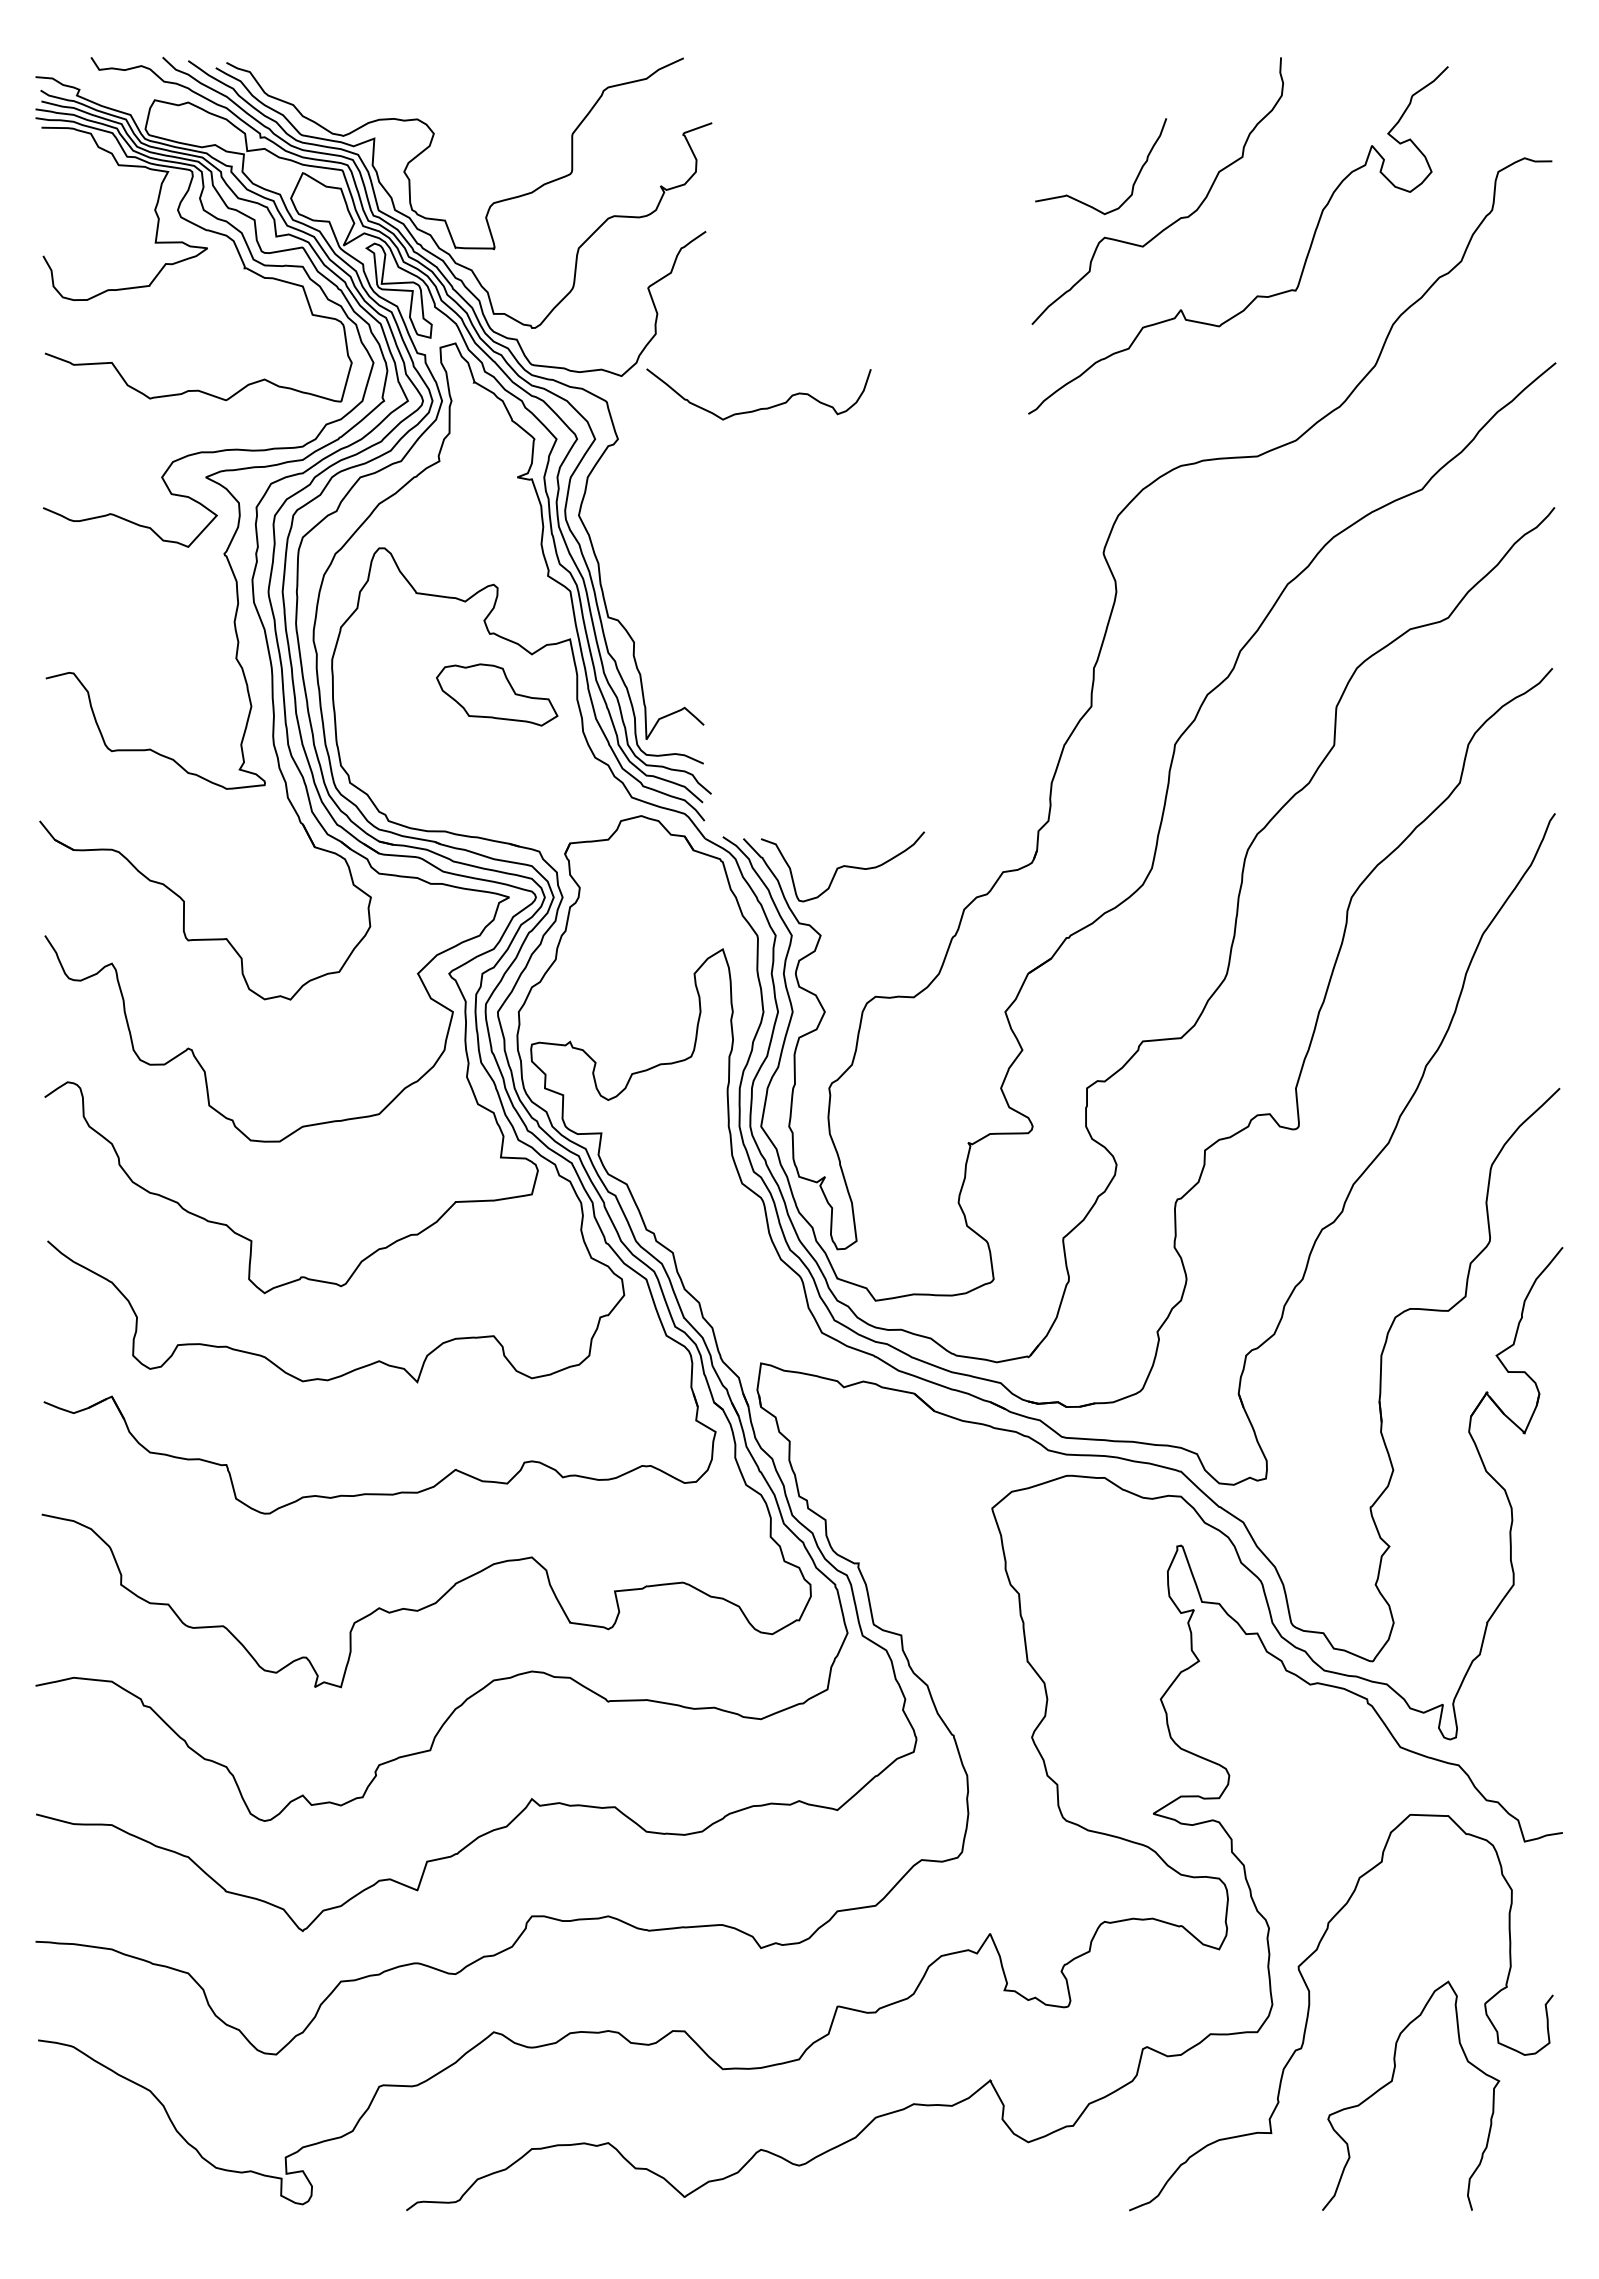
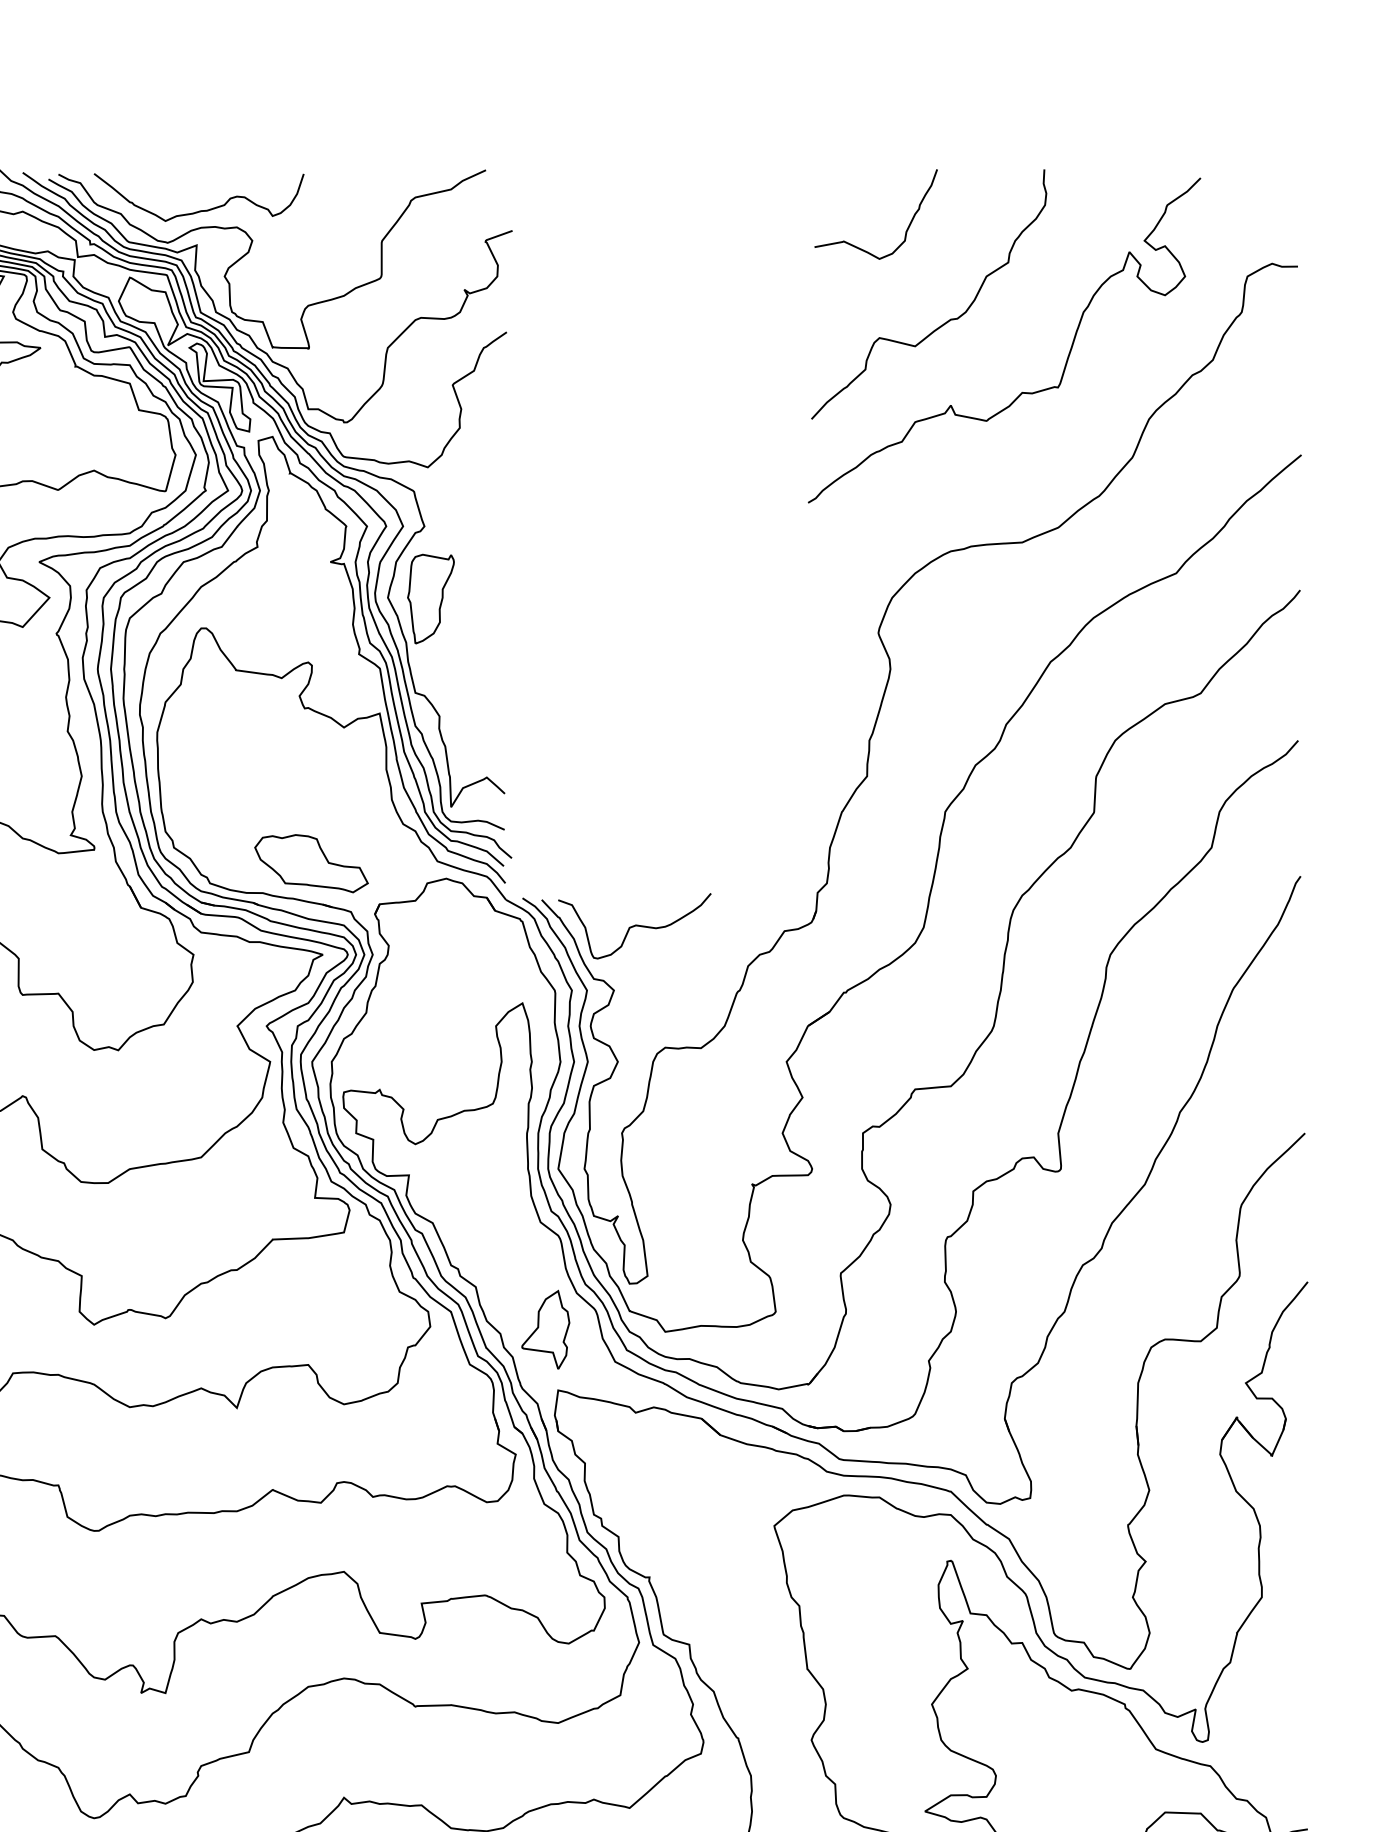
curve: (1133, 182) -> (906, 229), moved
curve: (758, 408) -> (198, 210), moved
part: (624, 516) -> (430, 598), added
part: (497, 694) -> (311, 863), moved
part: (747, 1297) -> (545, 1328), added

